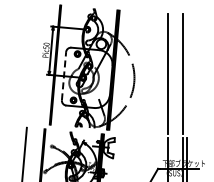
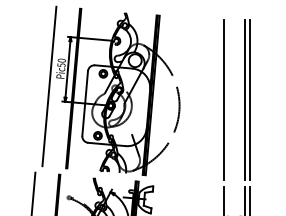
line: (37, 63) -> (49, 86), added
line: (187, 73) -> (250, 99), added
line: (64, 75) -> (85, 102), dashed -> solid

